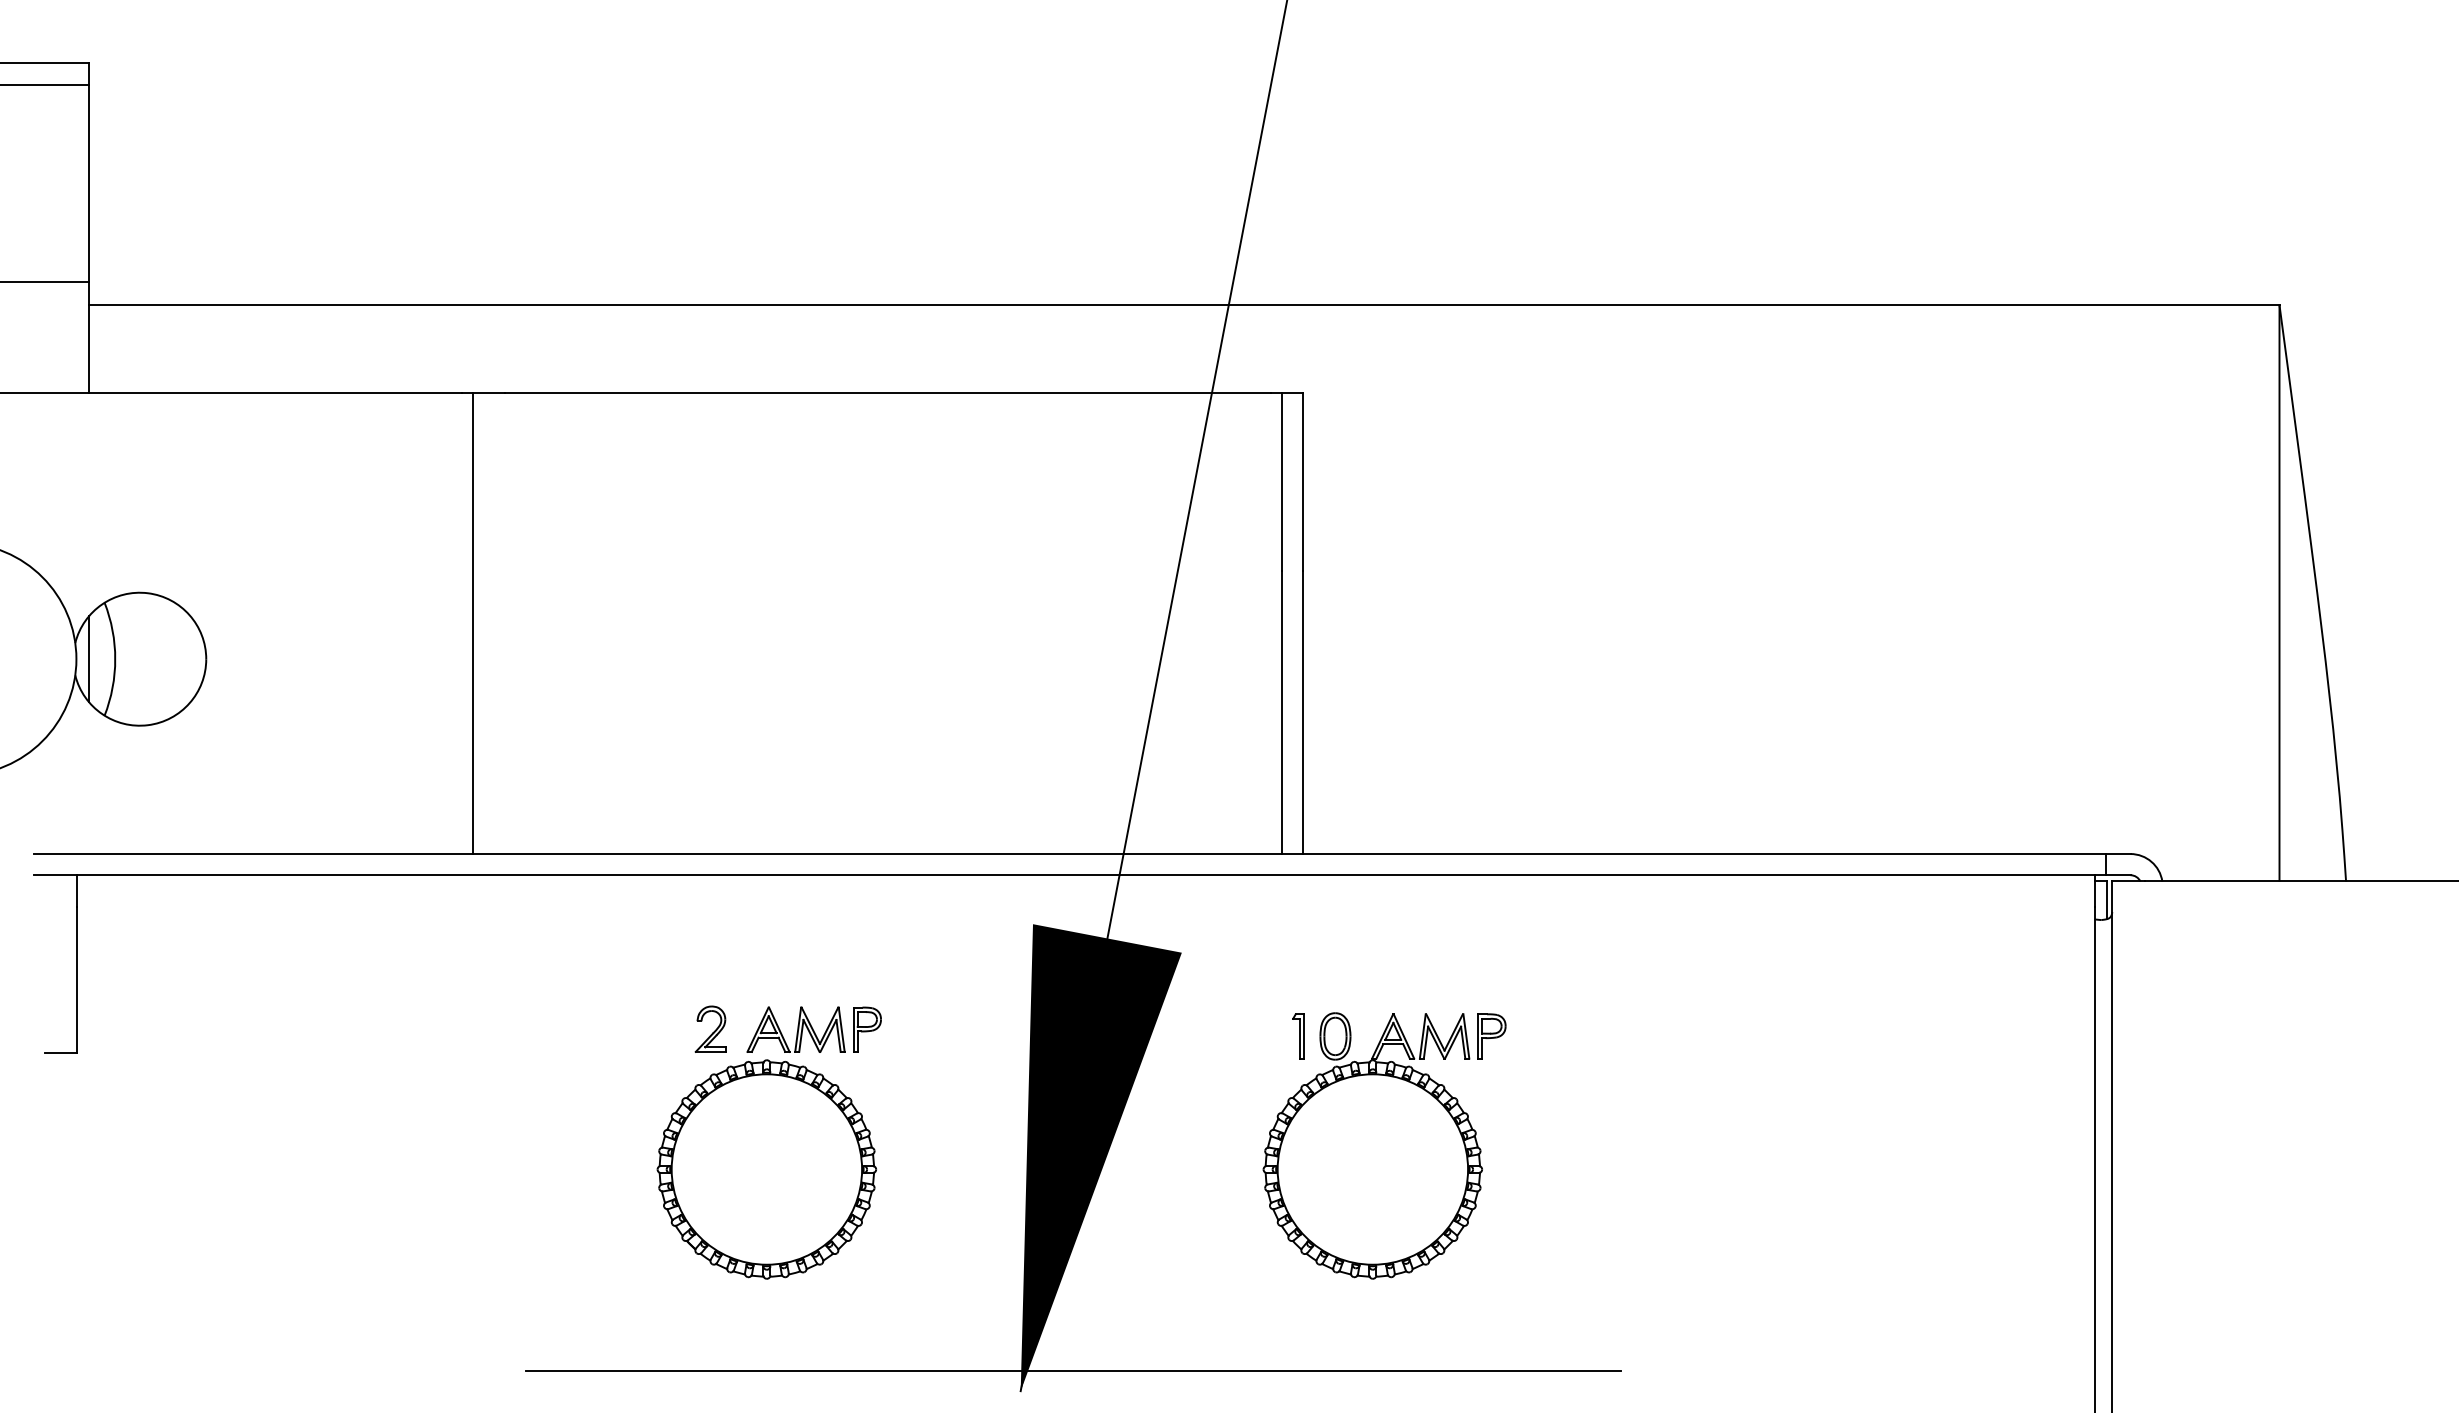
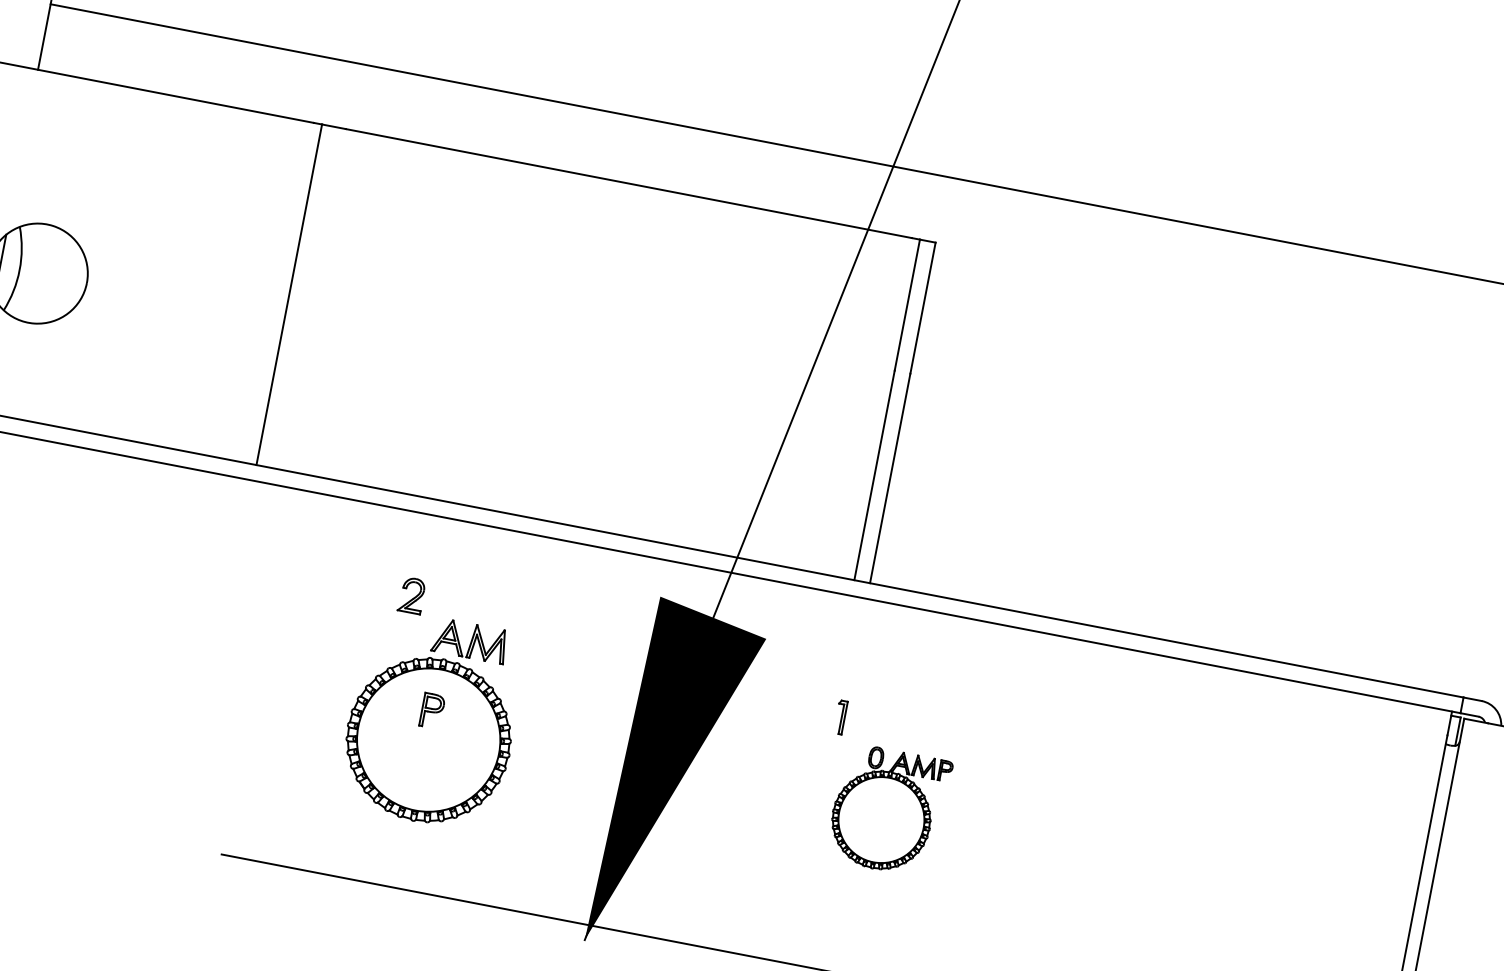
part: (710, 1028) -> (411, 595), moved
part: (867, 1029) -> (432, 710), moved
part: (1384, 1145) -> (888, 810), size x0.6

